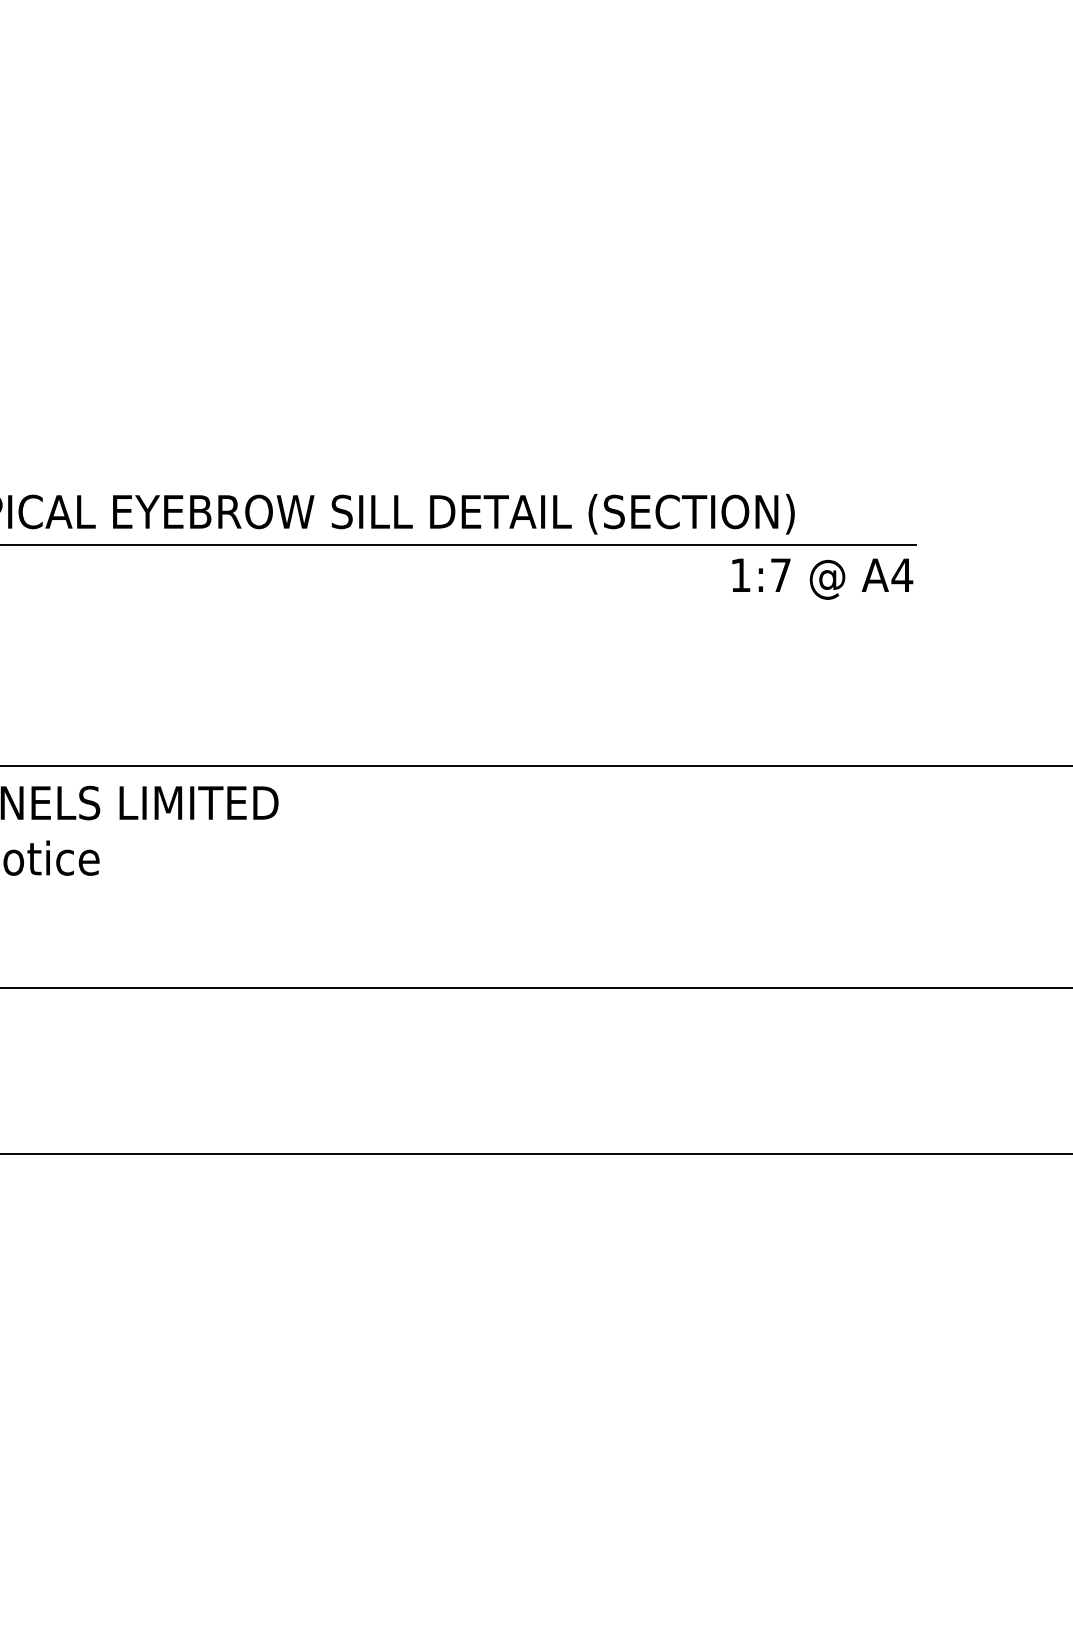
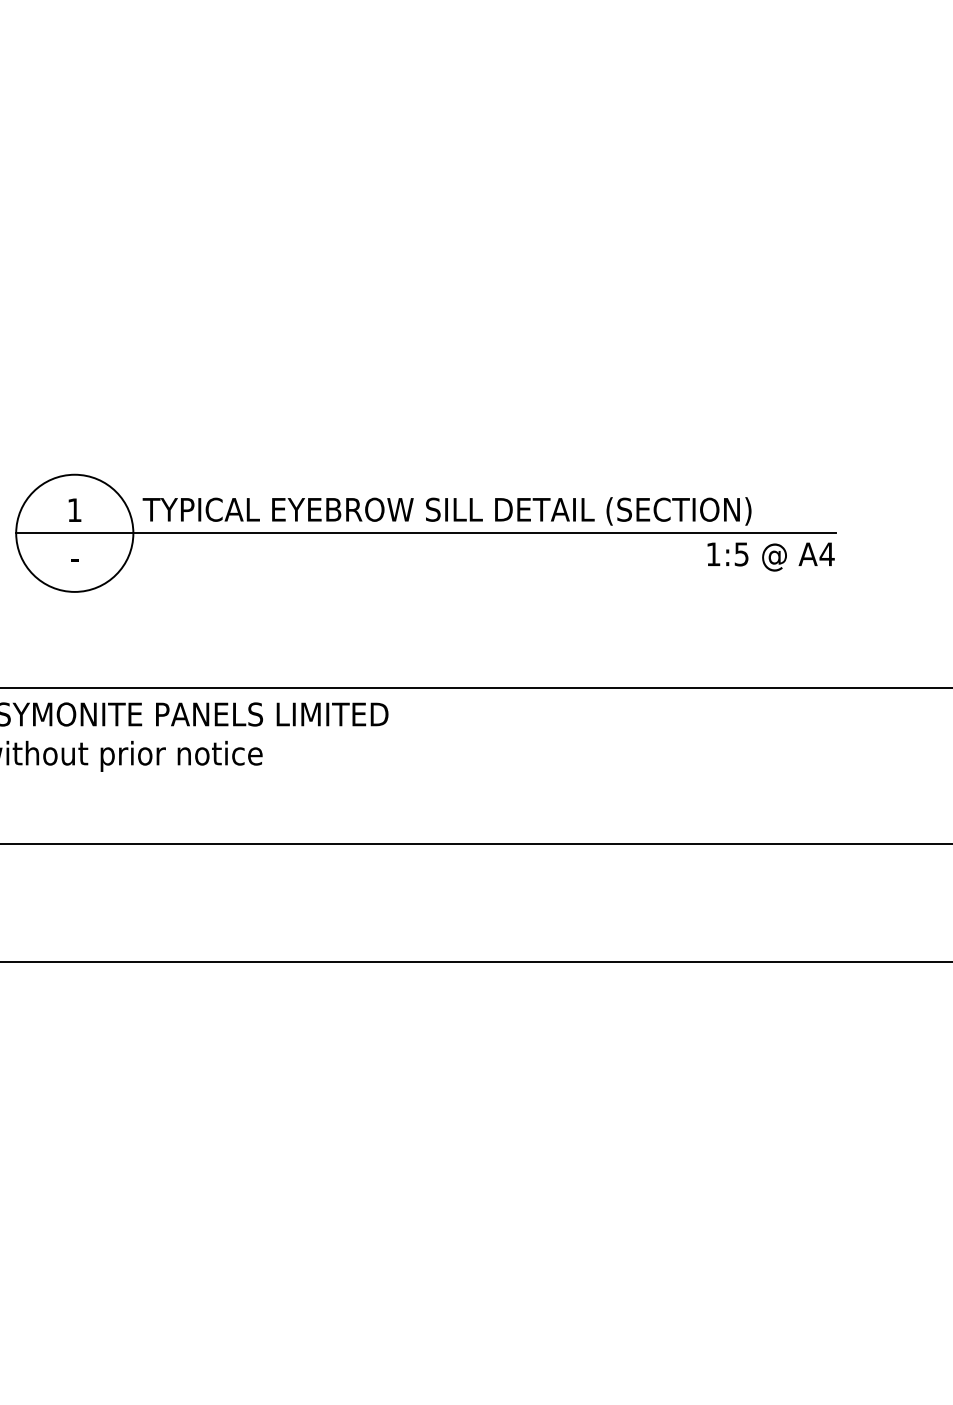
text: (780, 575) -> (741, 554), 1:7 -> 1:5

